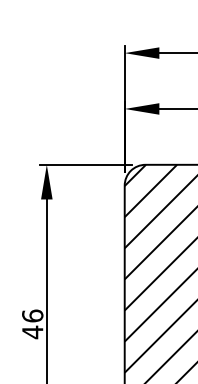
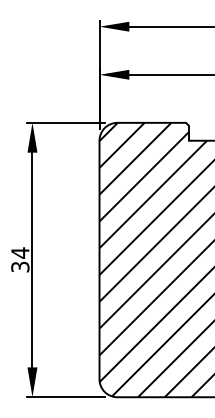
text: (32, 323) -> (20, 259), 46 -> 34

